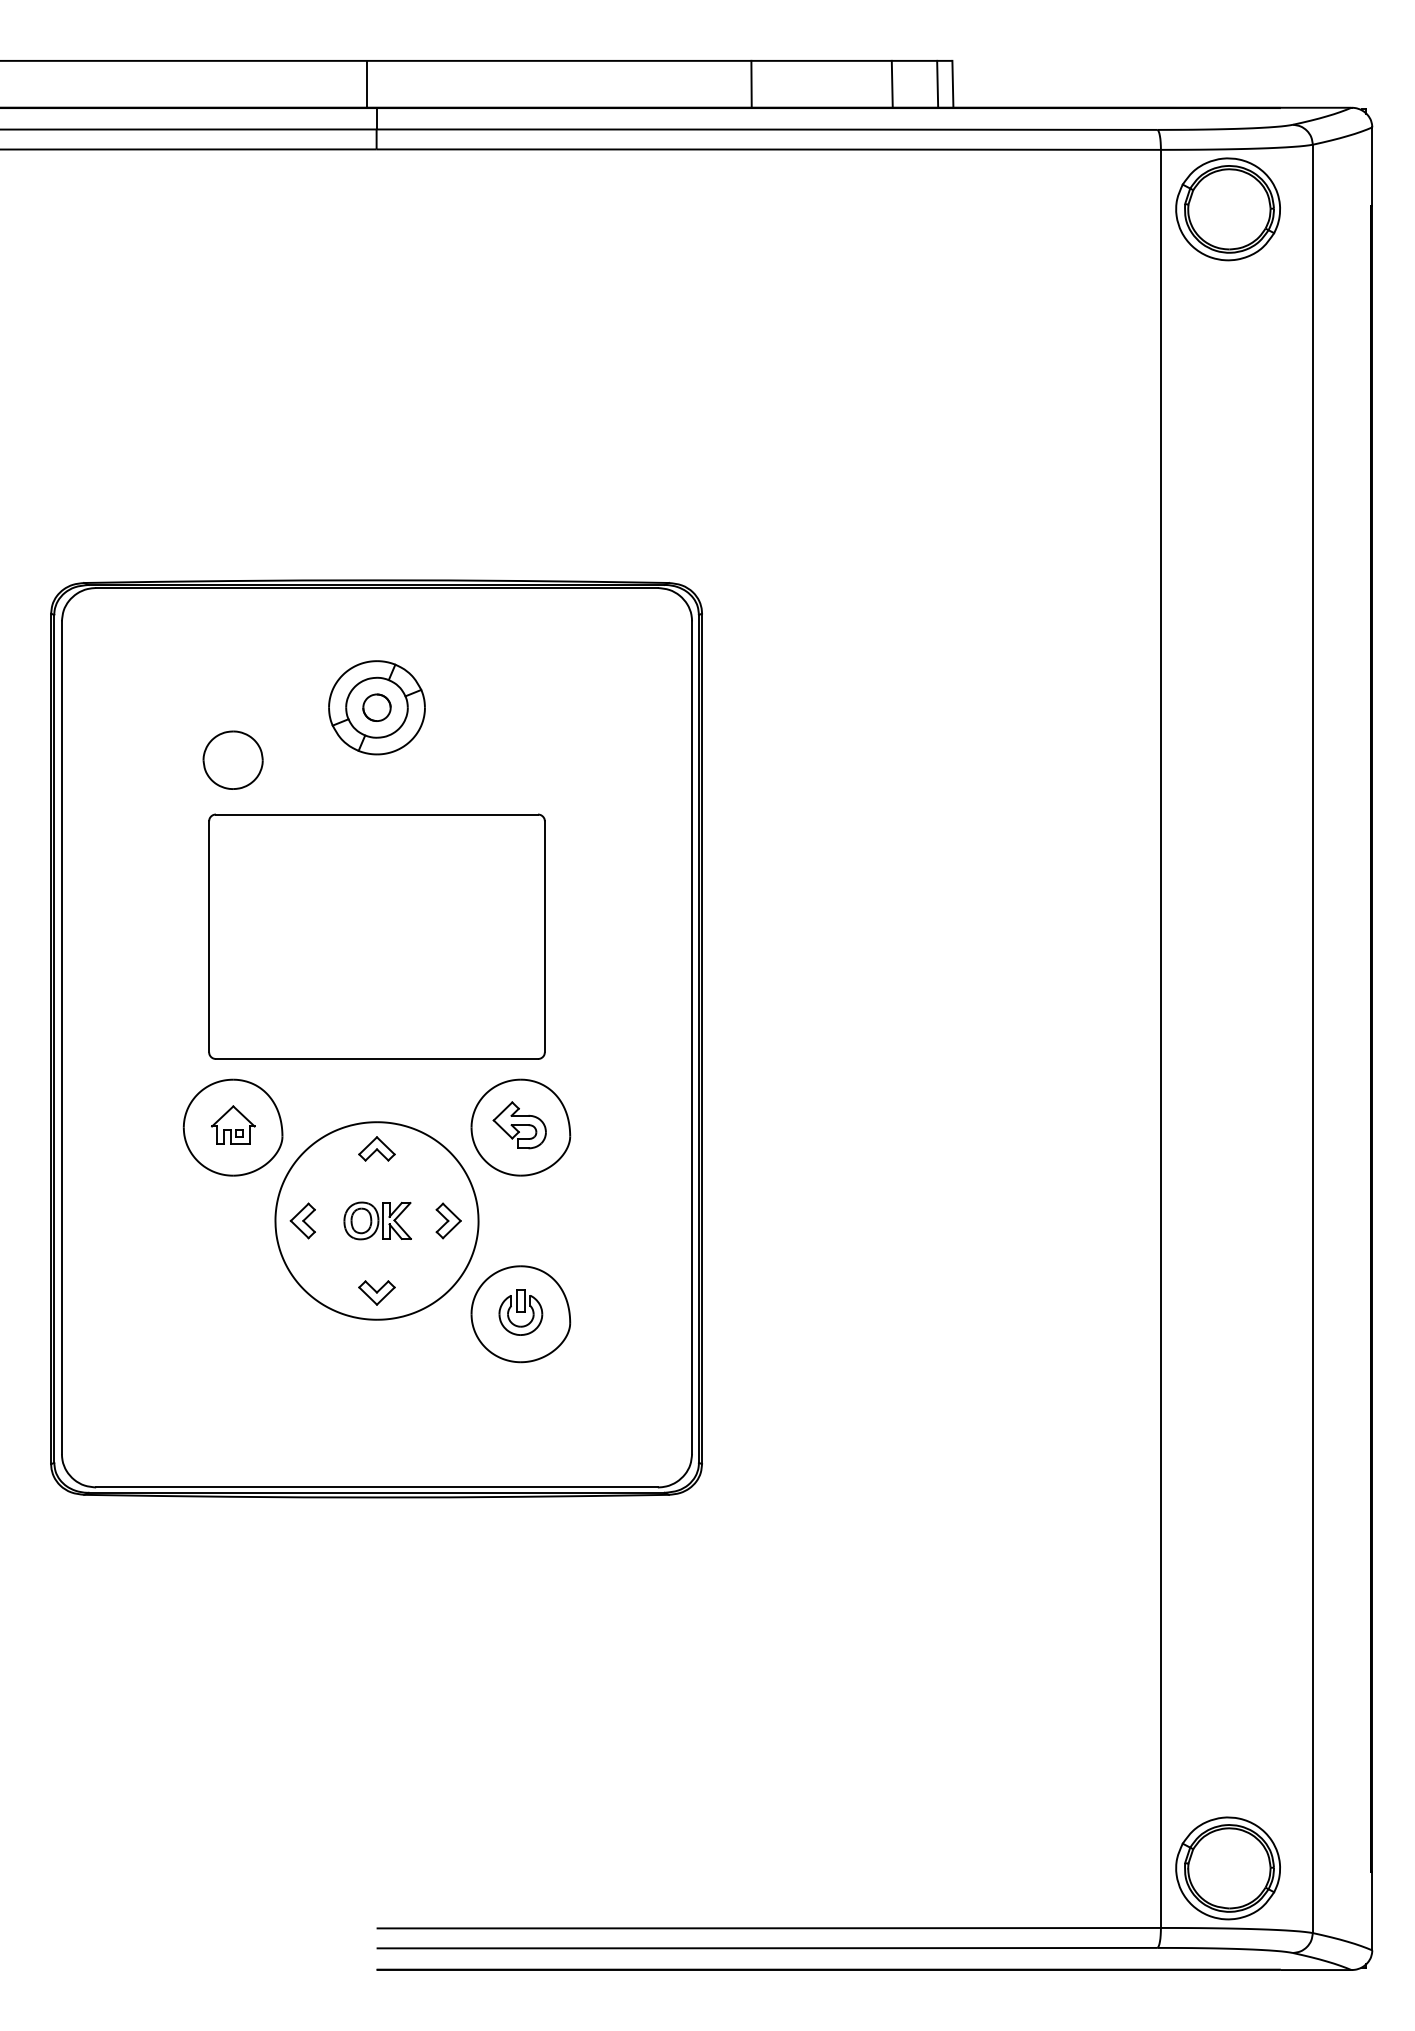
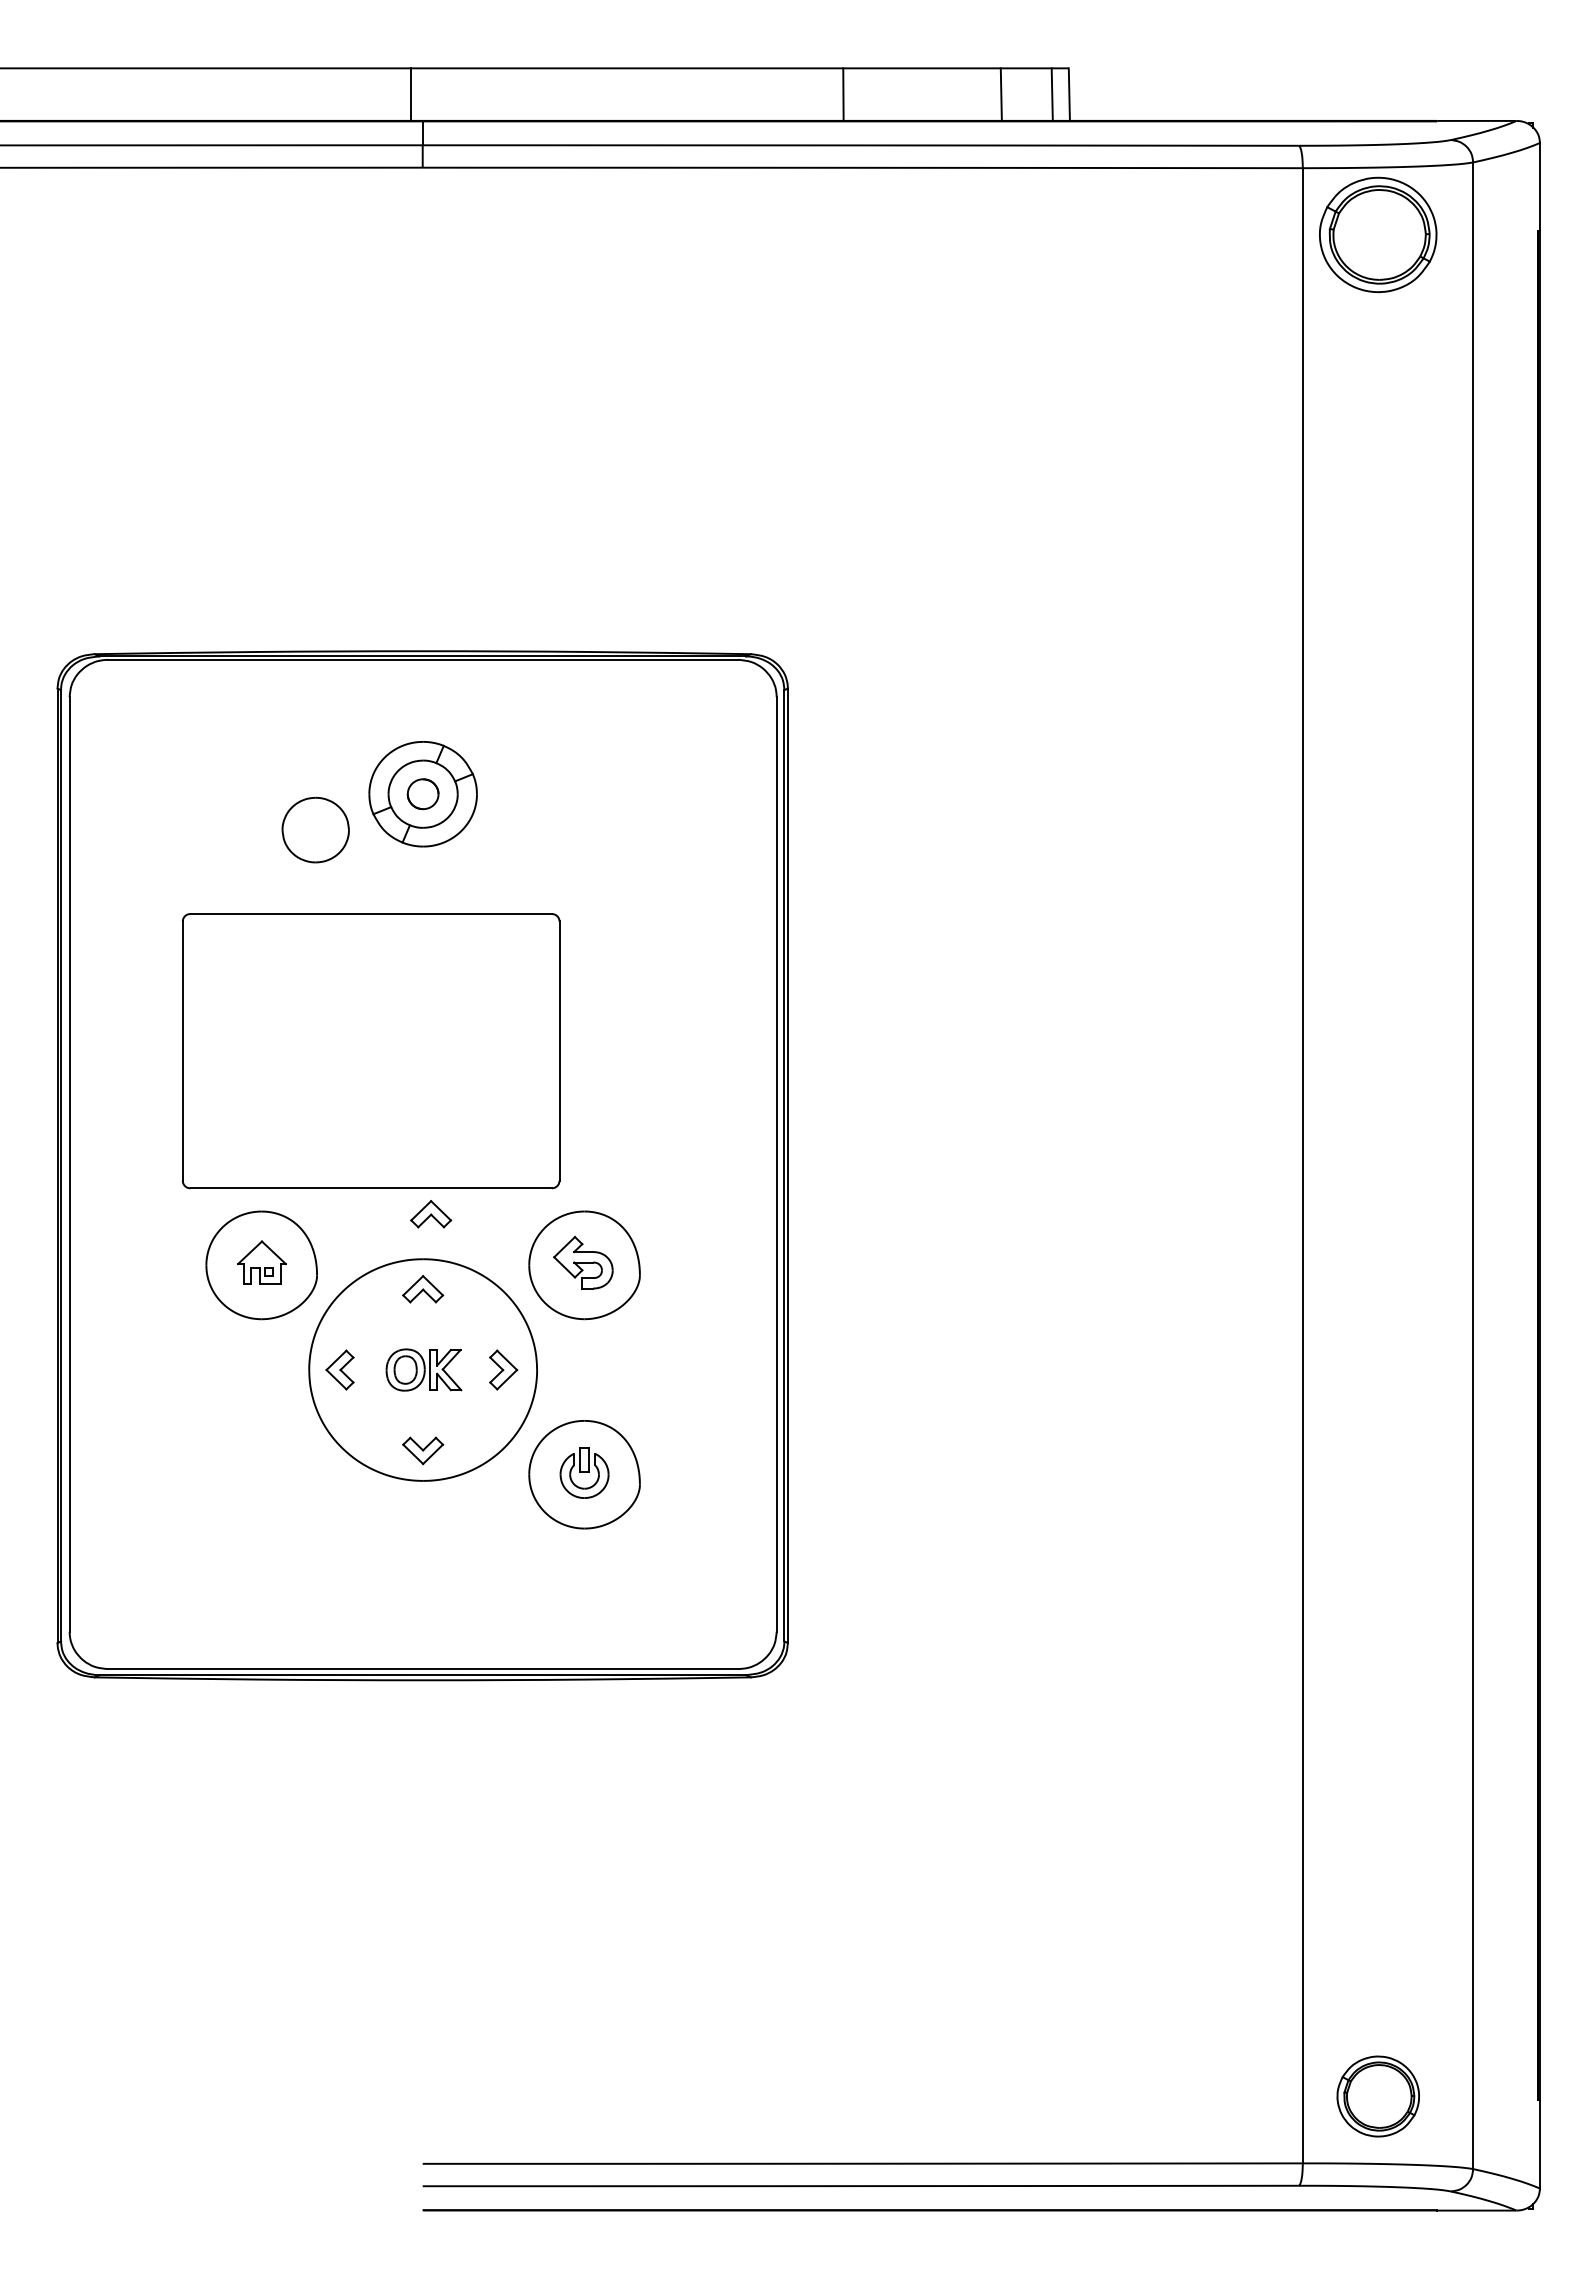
part: (232, 759) -> (315, 829), moved
part: (377, 937) -> (371, 1051), moved
part: (384, 1082) -> (431, 1214), added
part: (1228, 1868) -> (1378, 2096), size x0.7

